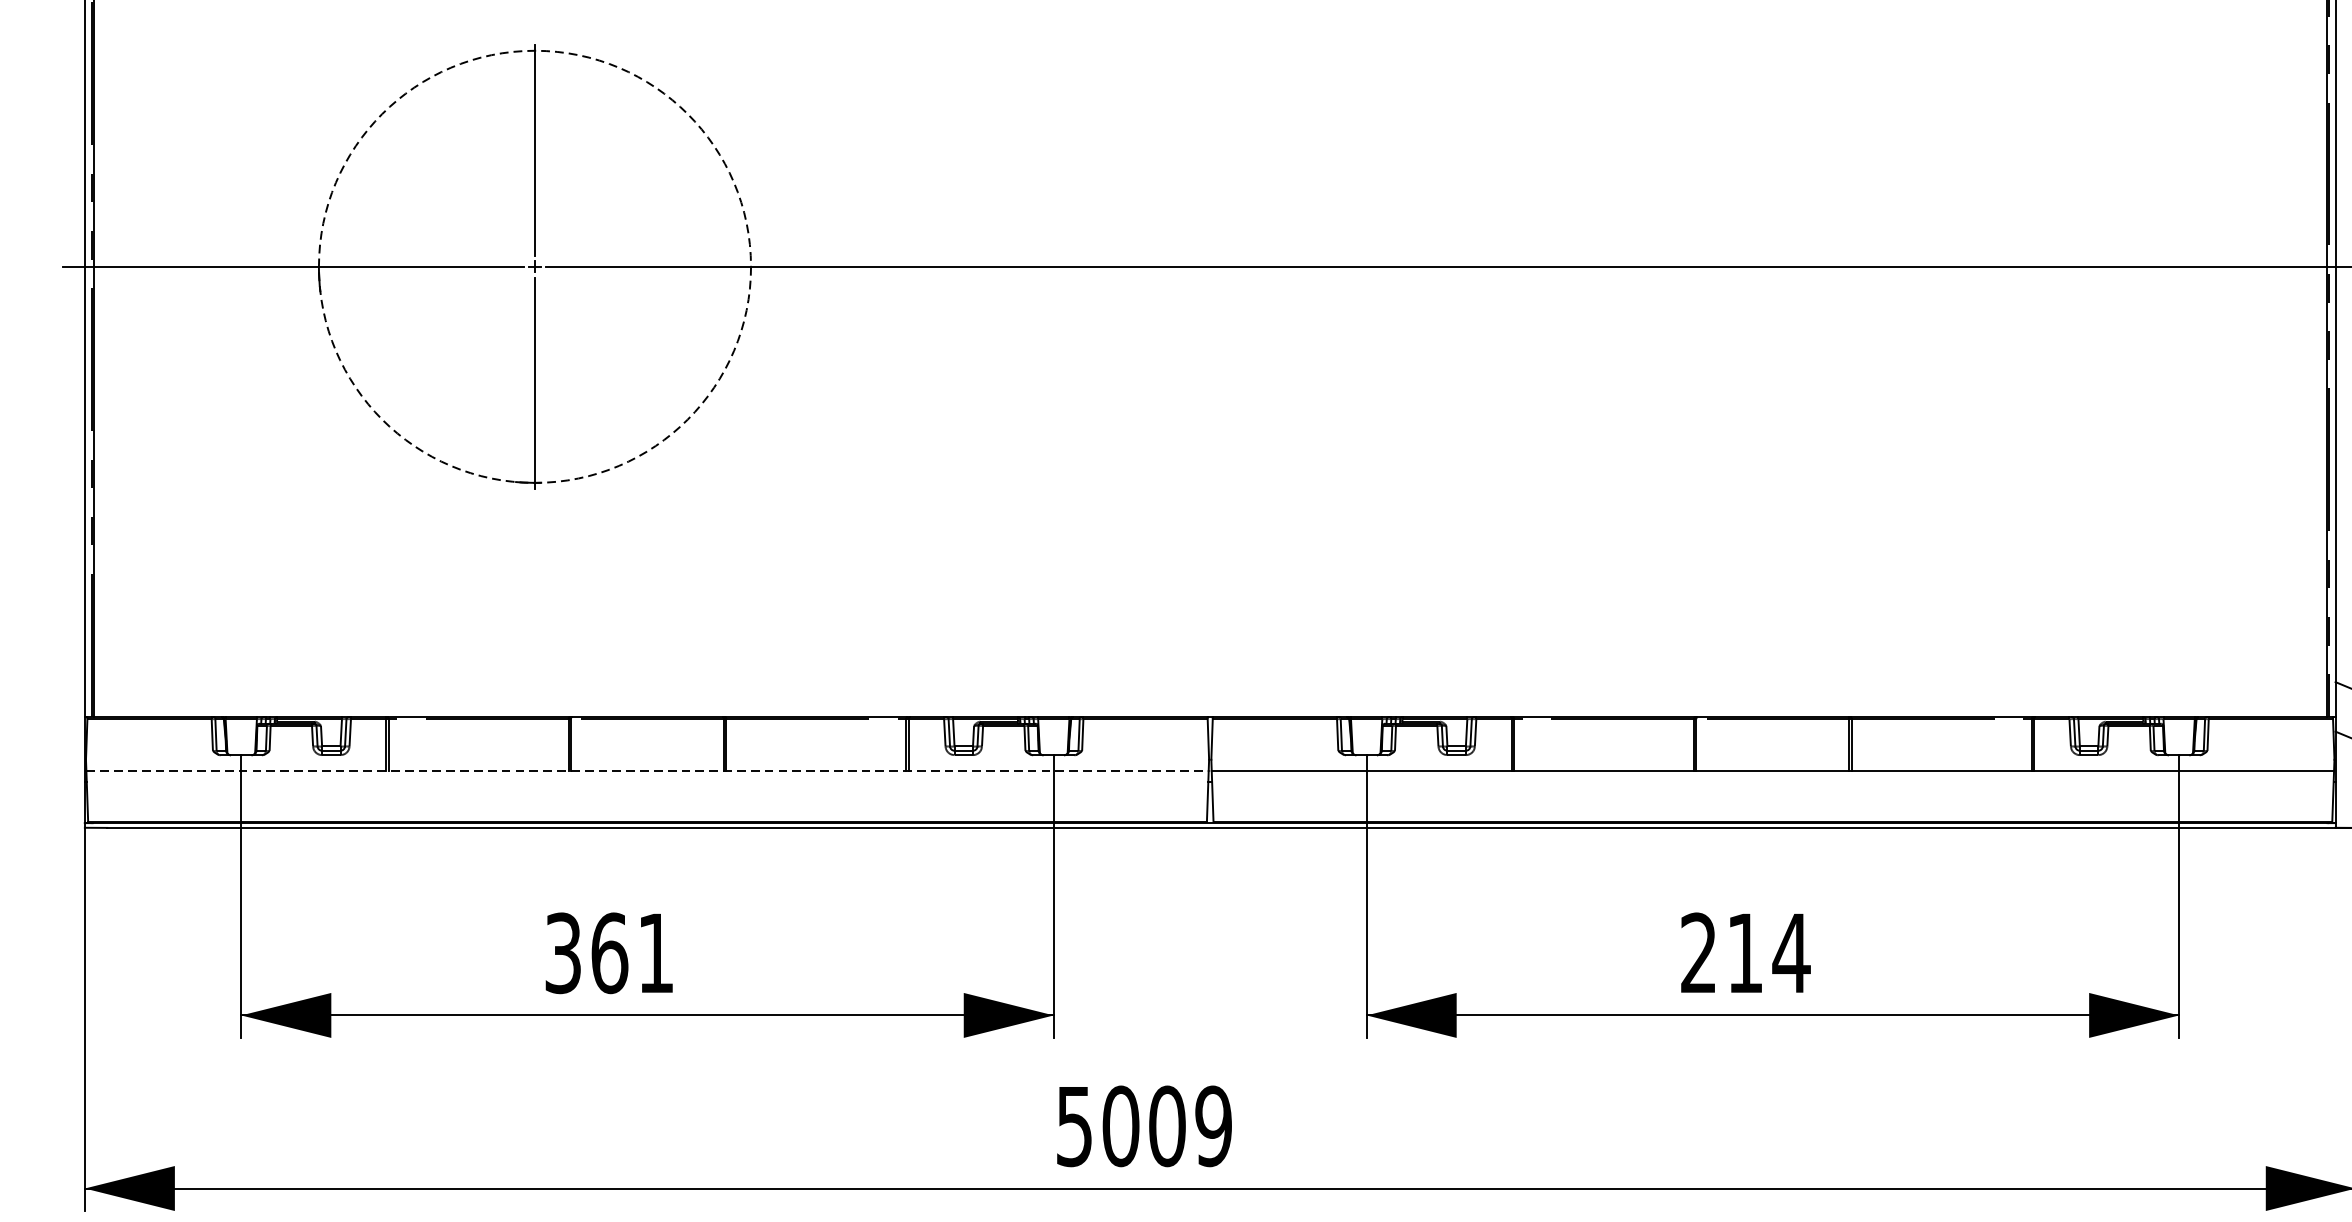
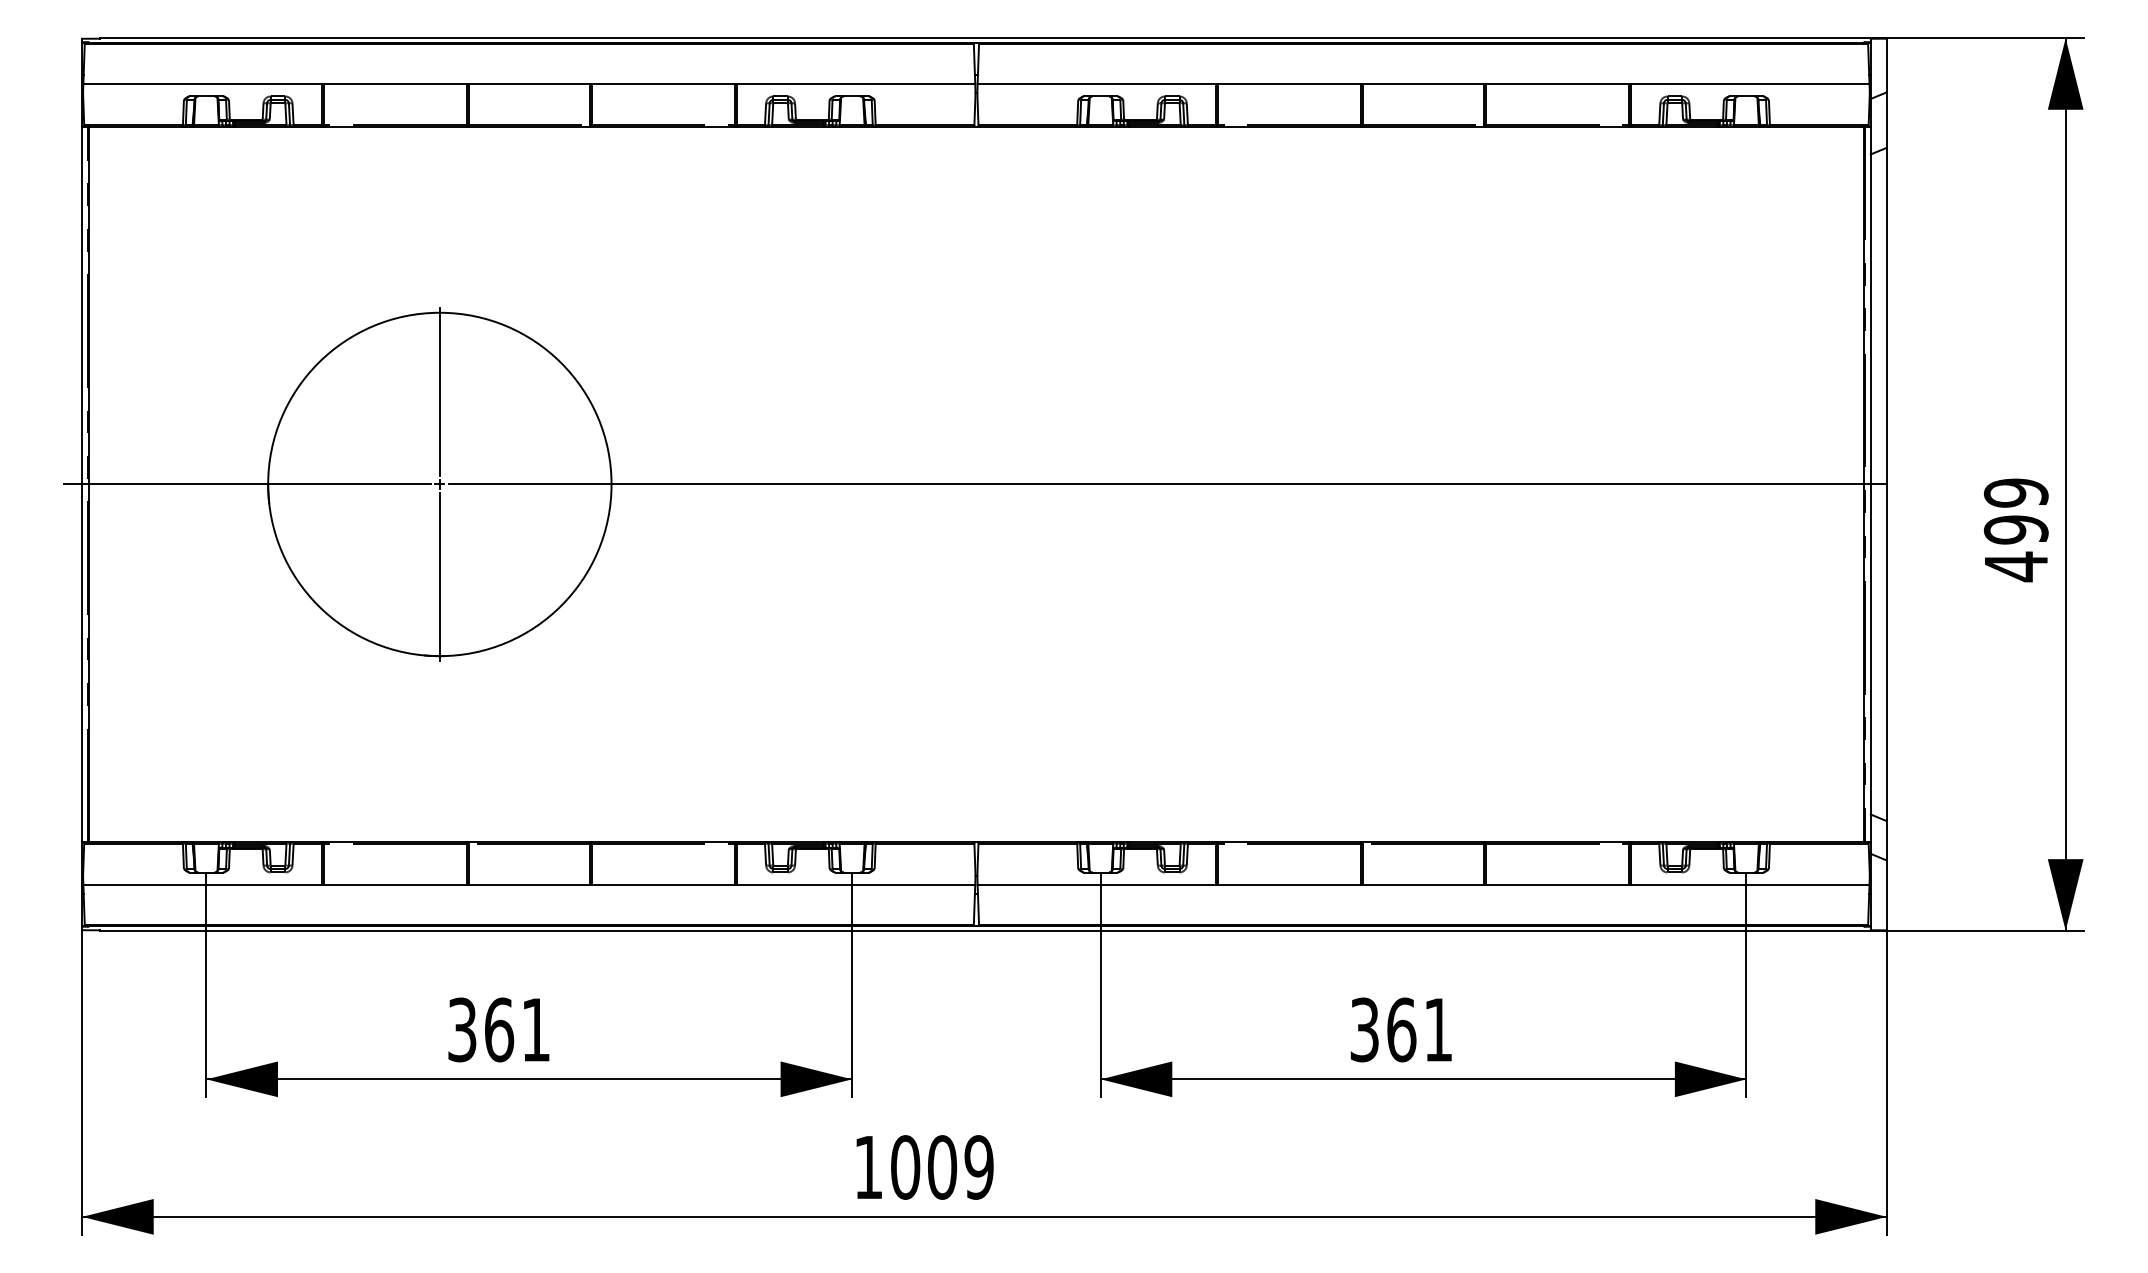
circle: (534, 266) -> (439, 484), dashed -> solid
line: (647, 771) -> (529, 885), dashed -> solid
text: (1745, 952) -> (1401, 1029), 214 -> 361
text: (1074, 1126) -> (868, 1167), 5009 -> 1009

